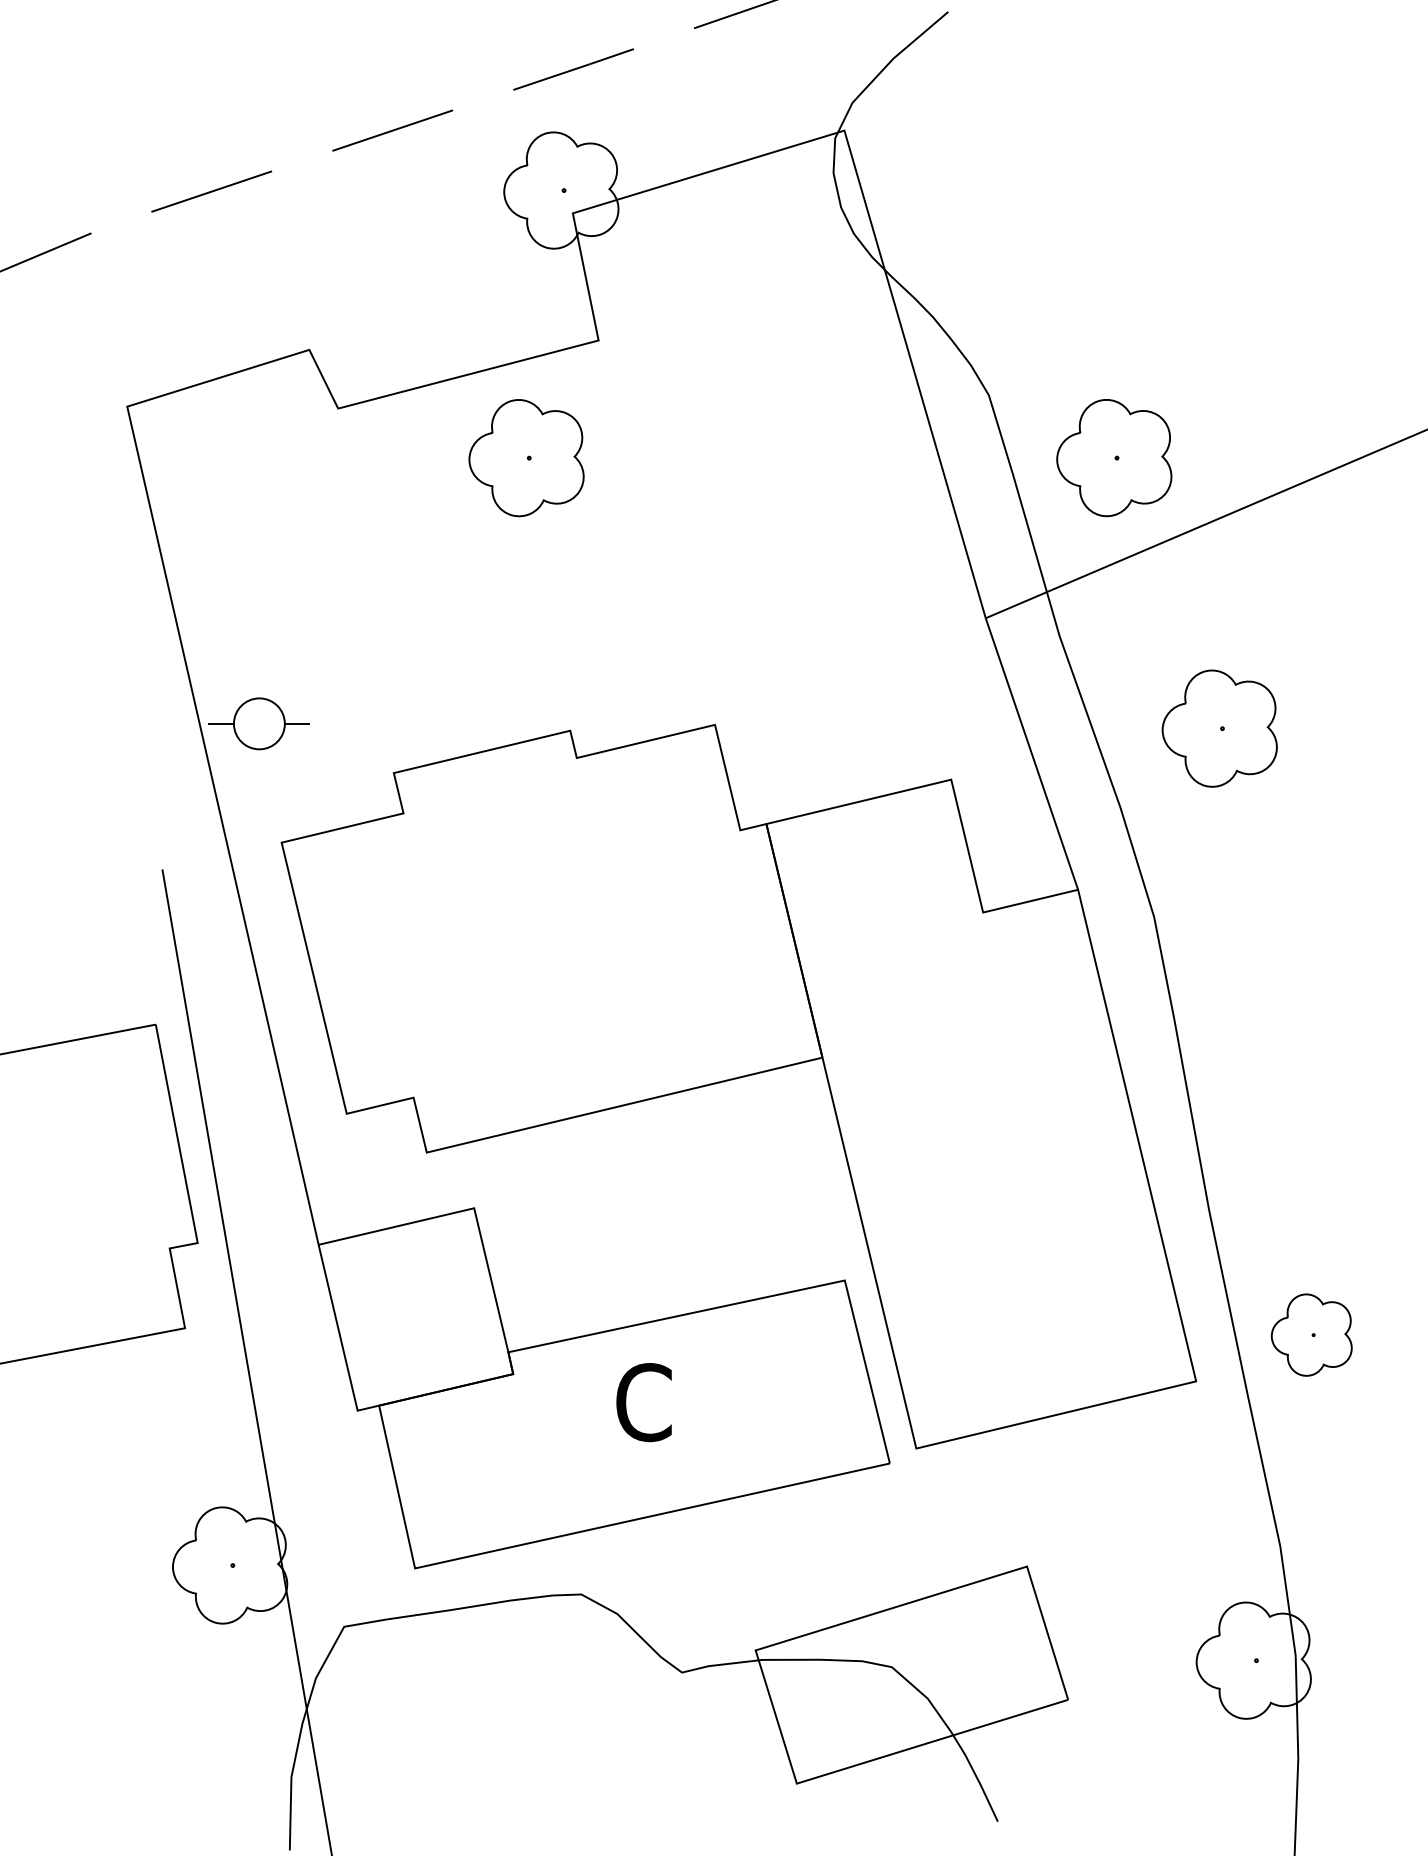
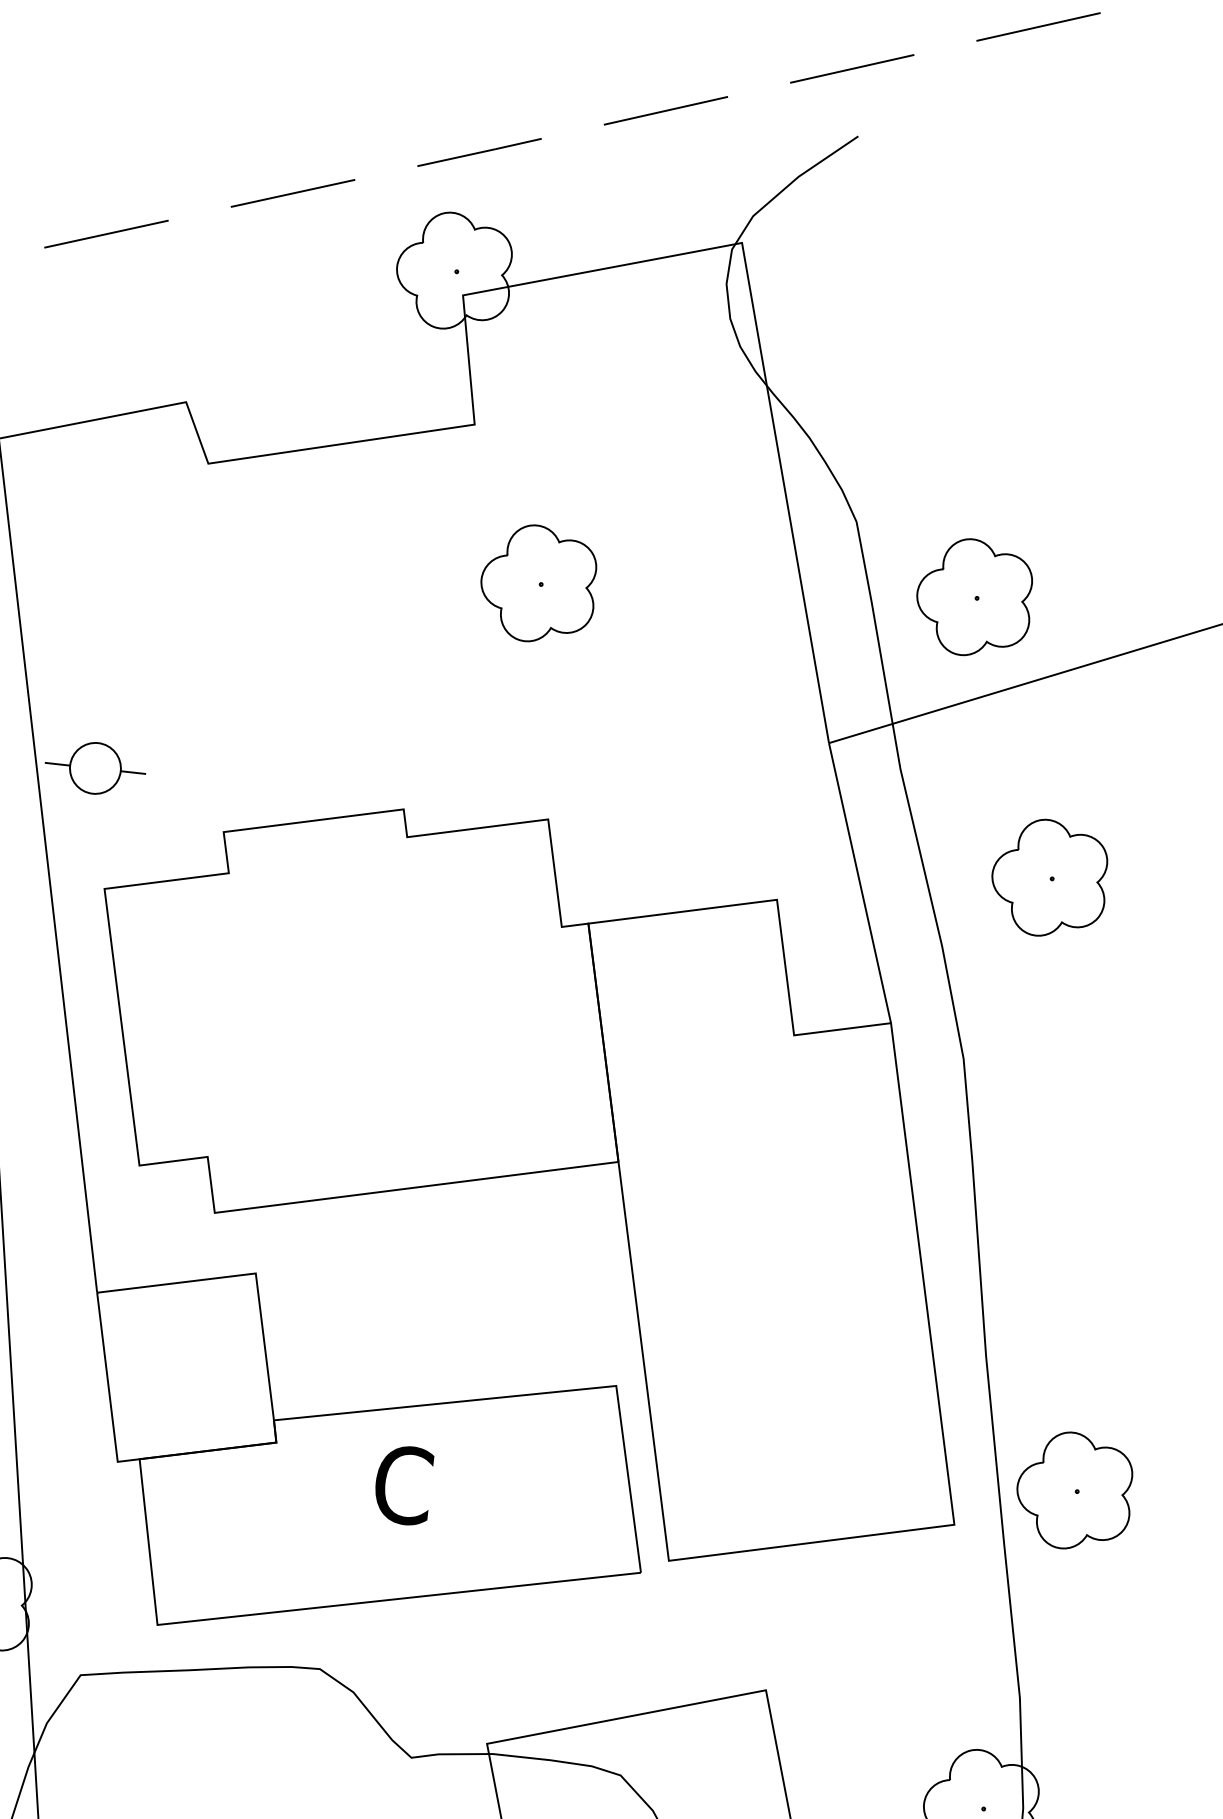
part: (526, 458) -> (538, 584), moved
part: (1311, 1335) -> (1074, 1491), size x1.43

